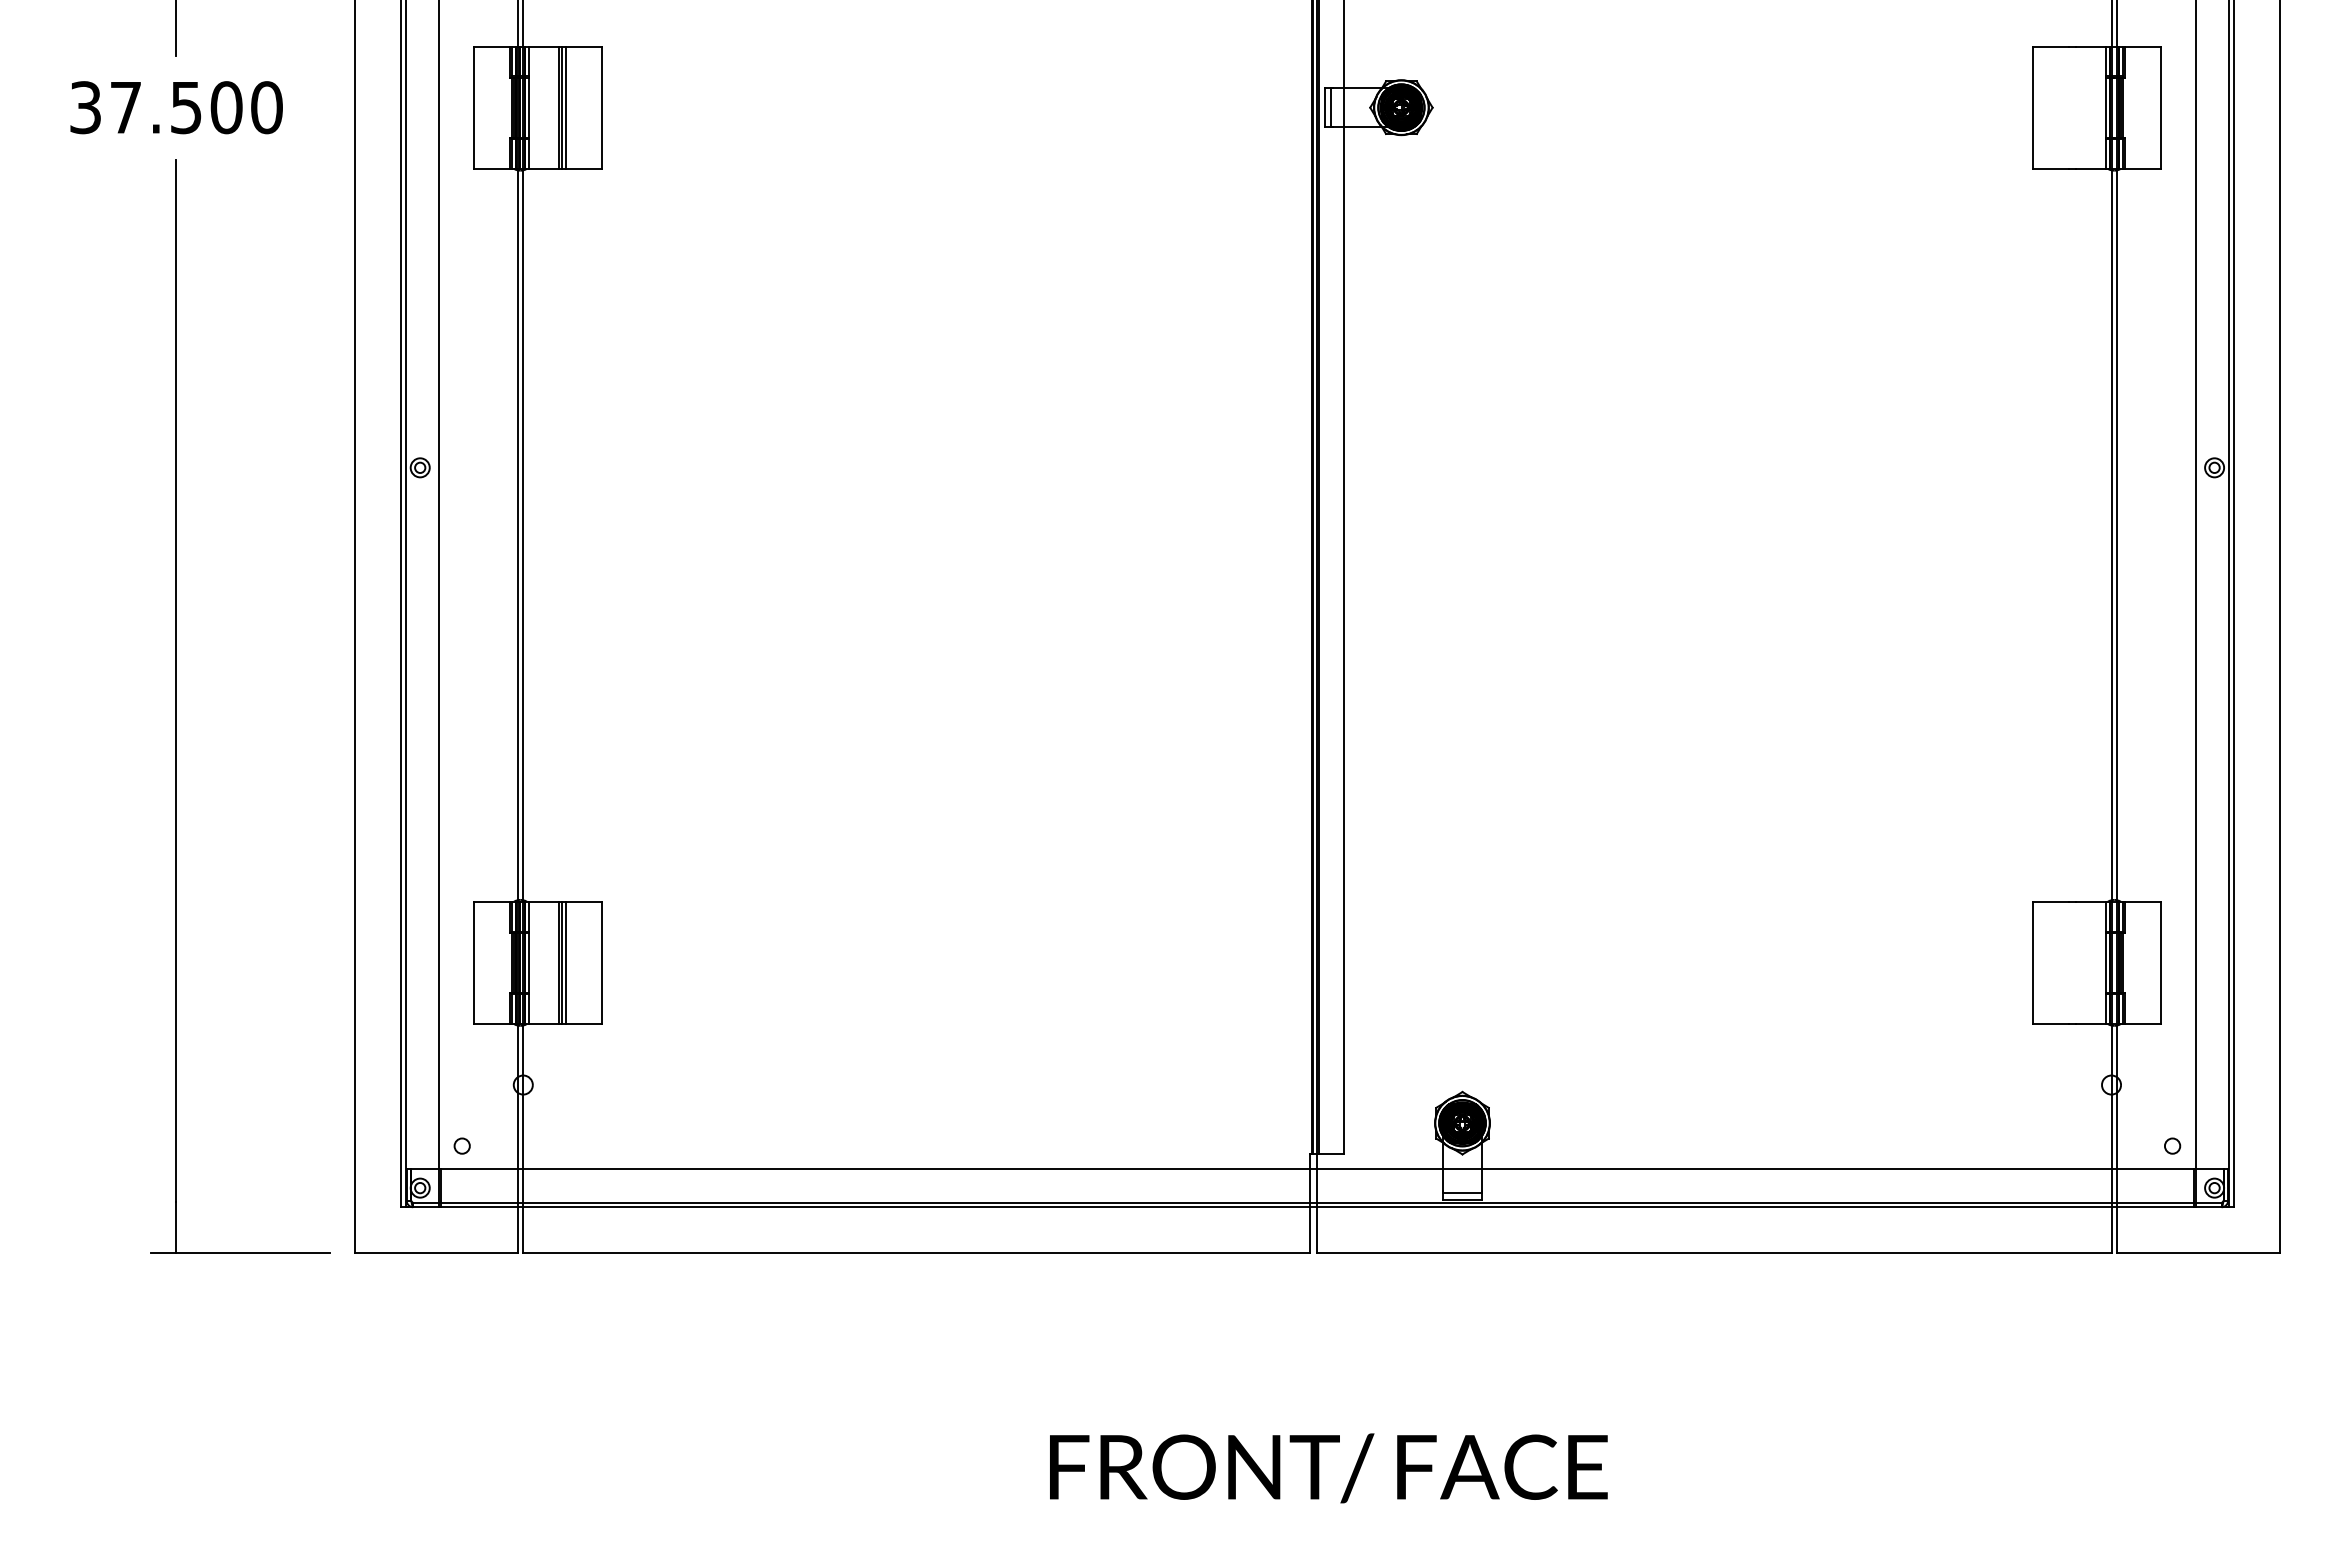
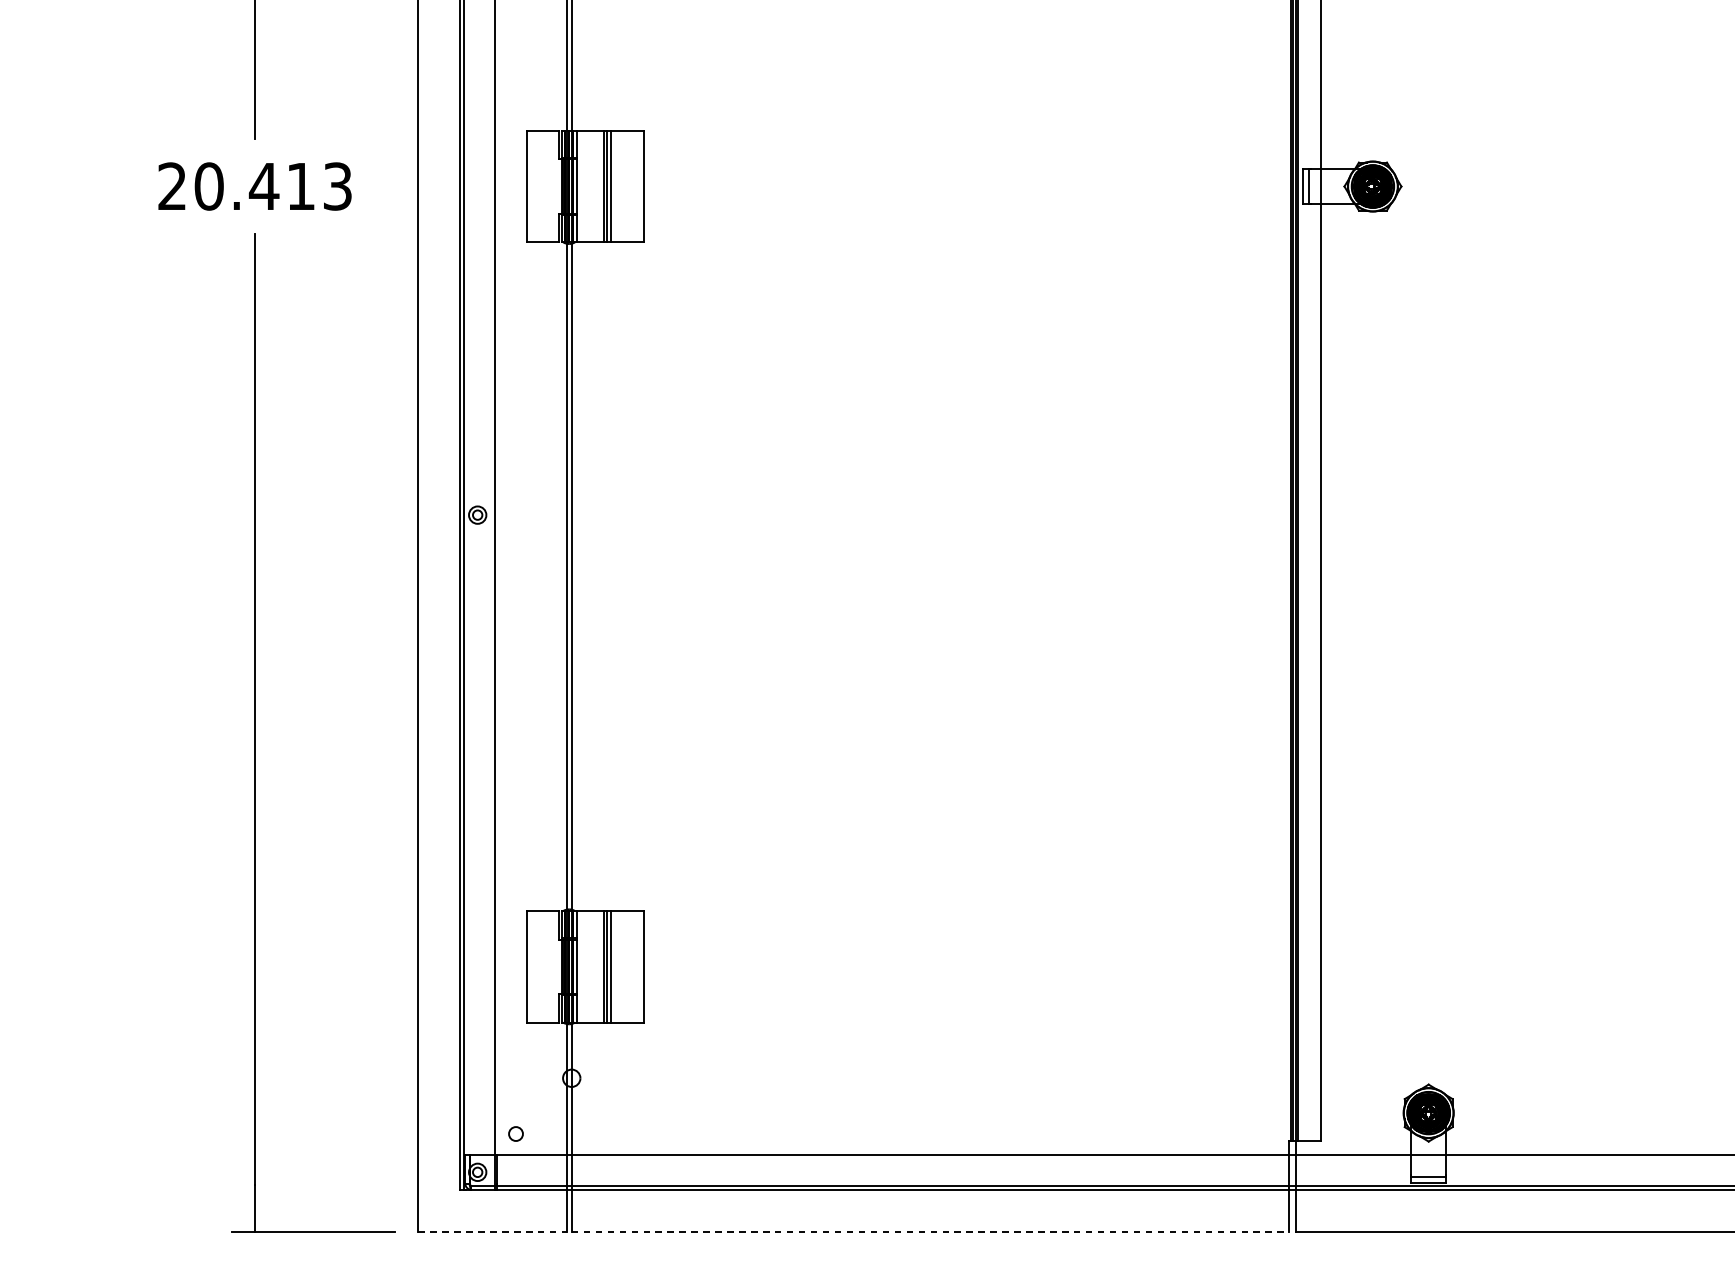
text: (176, 107) -> (255, 186), 37.500 -> 20.413
line: (436, 1253) -> (492, 1231), solid -> dashed
line: (917, 1253) -> (931, 1231), solid -> dashed

